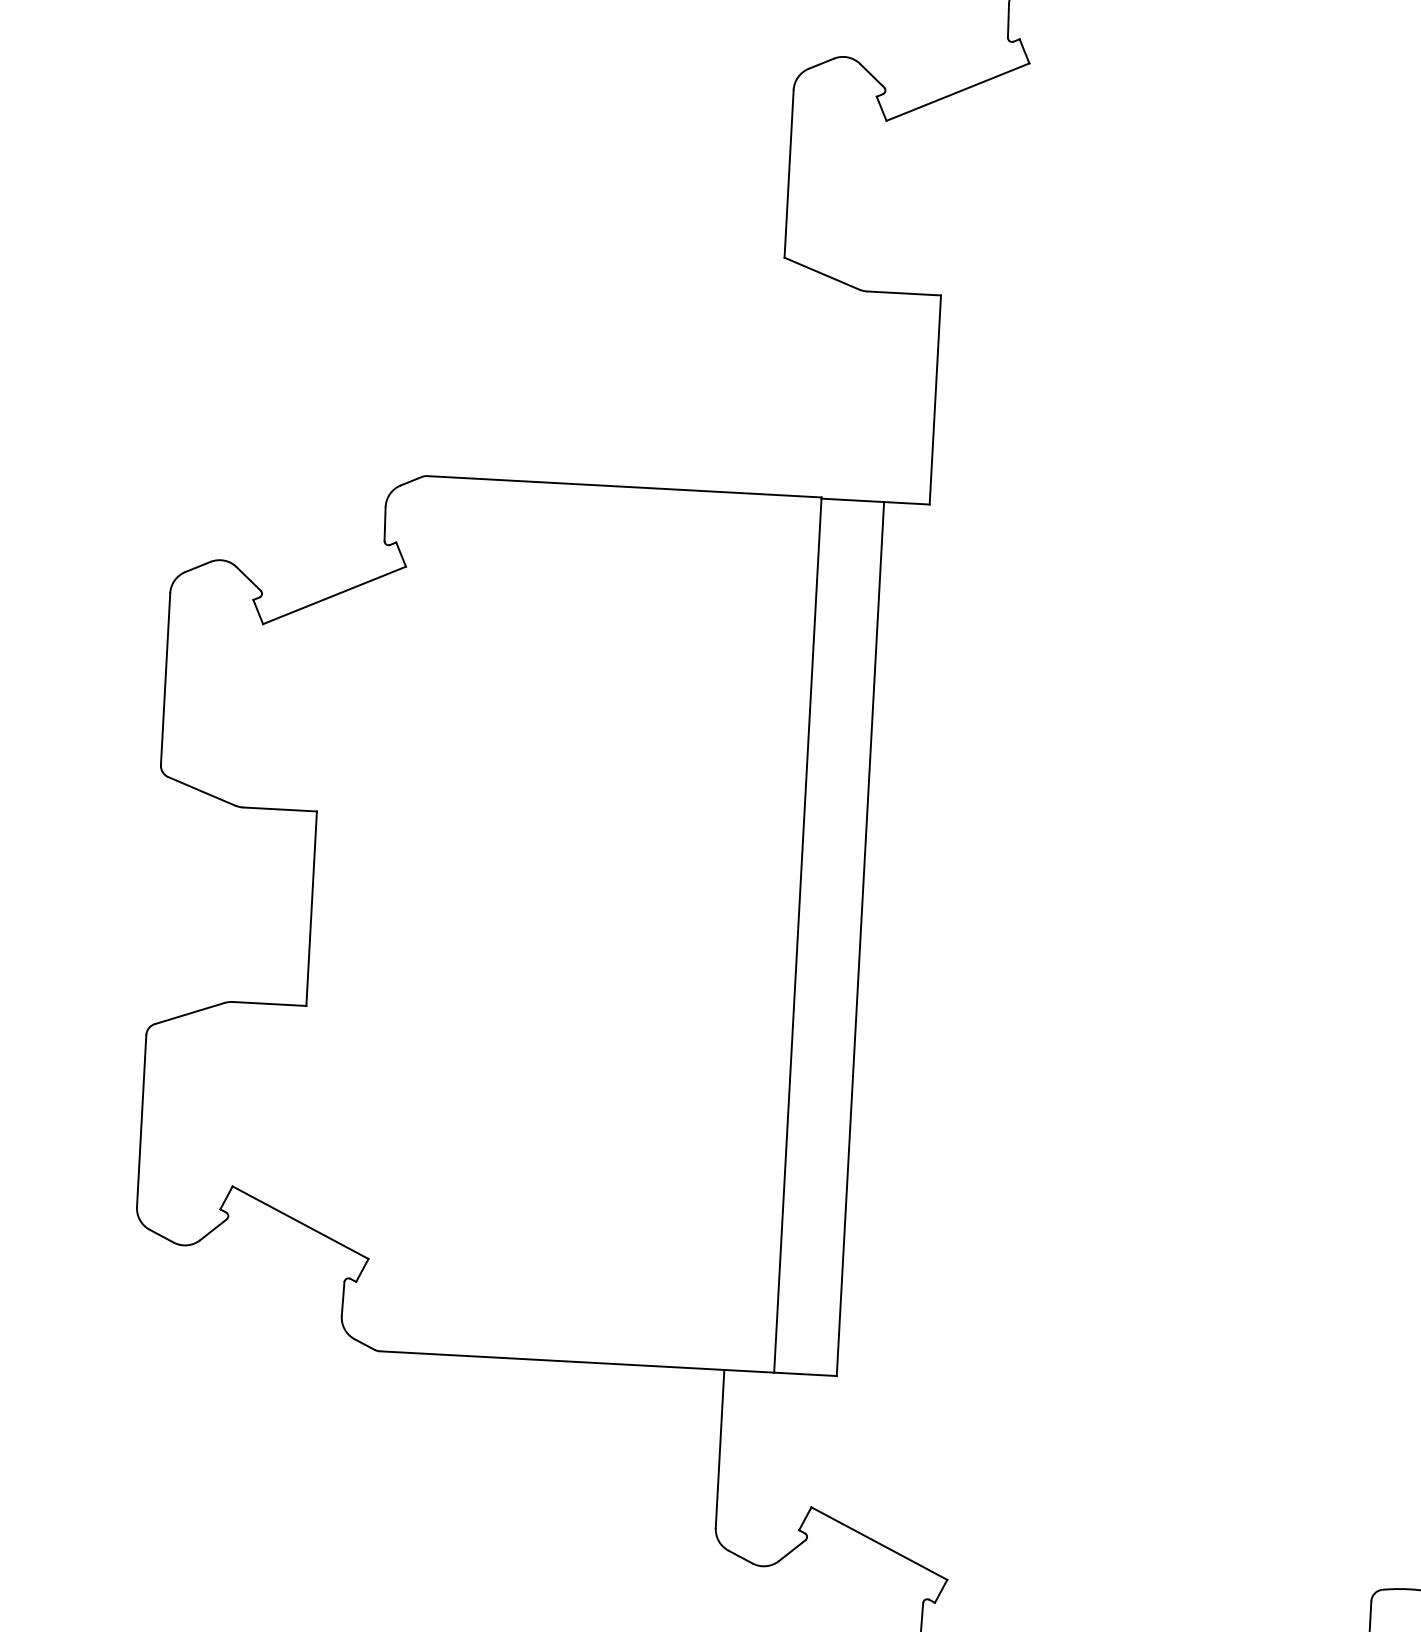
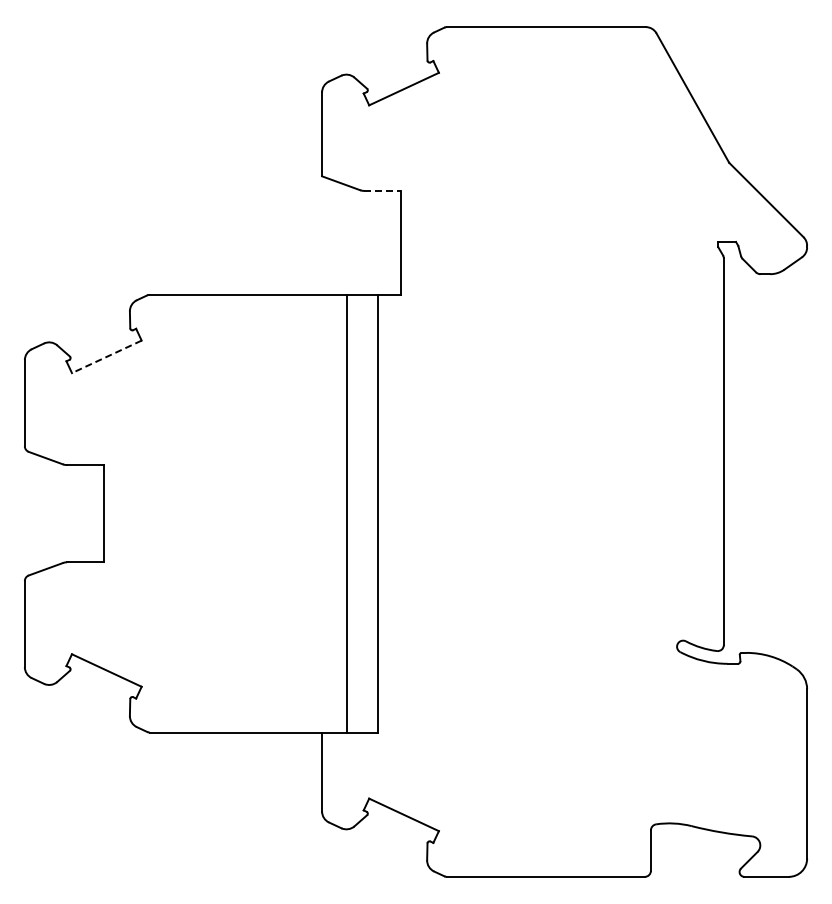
line: (905, 292) -> (383, 190), solid -> dashed
line: (333, 596) -> (106, 357), solid -> dashed

